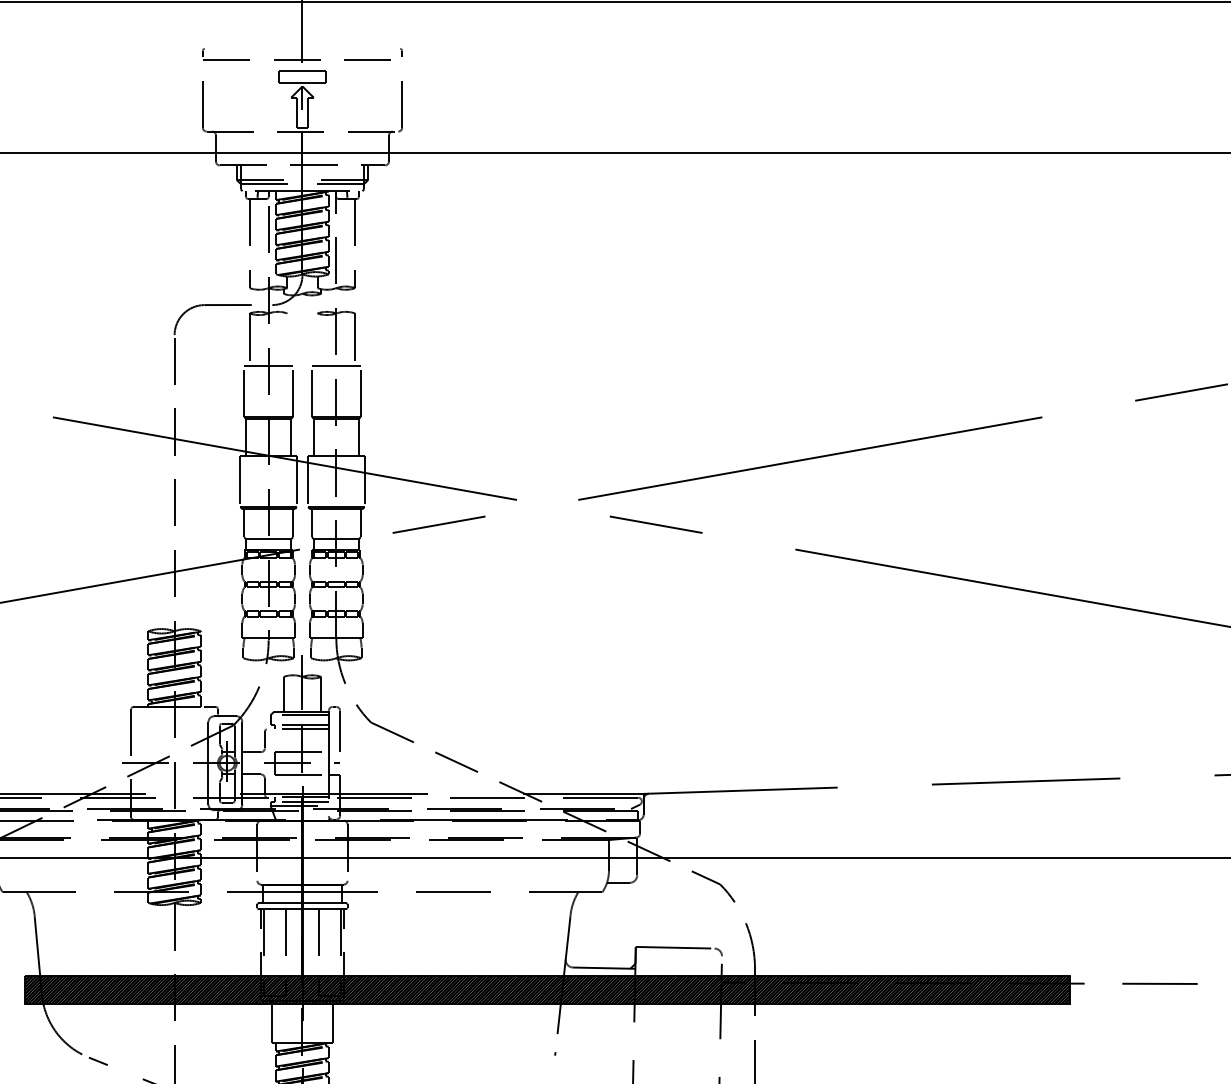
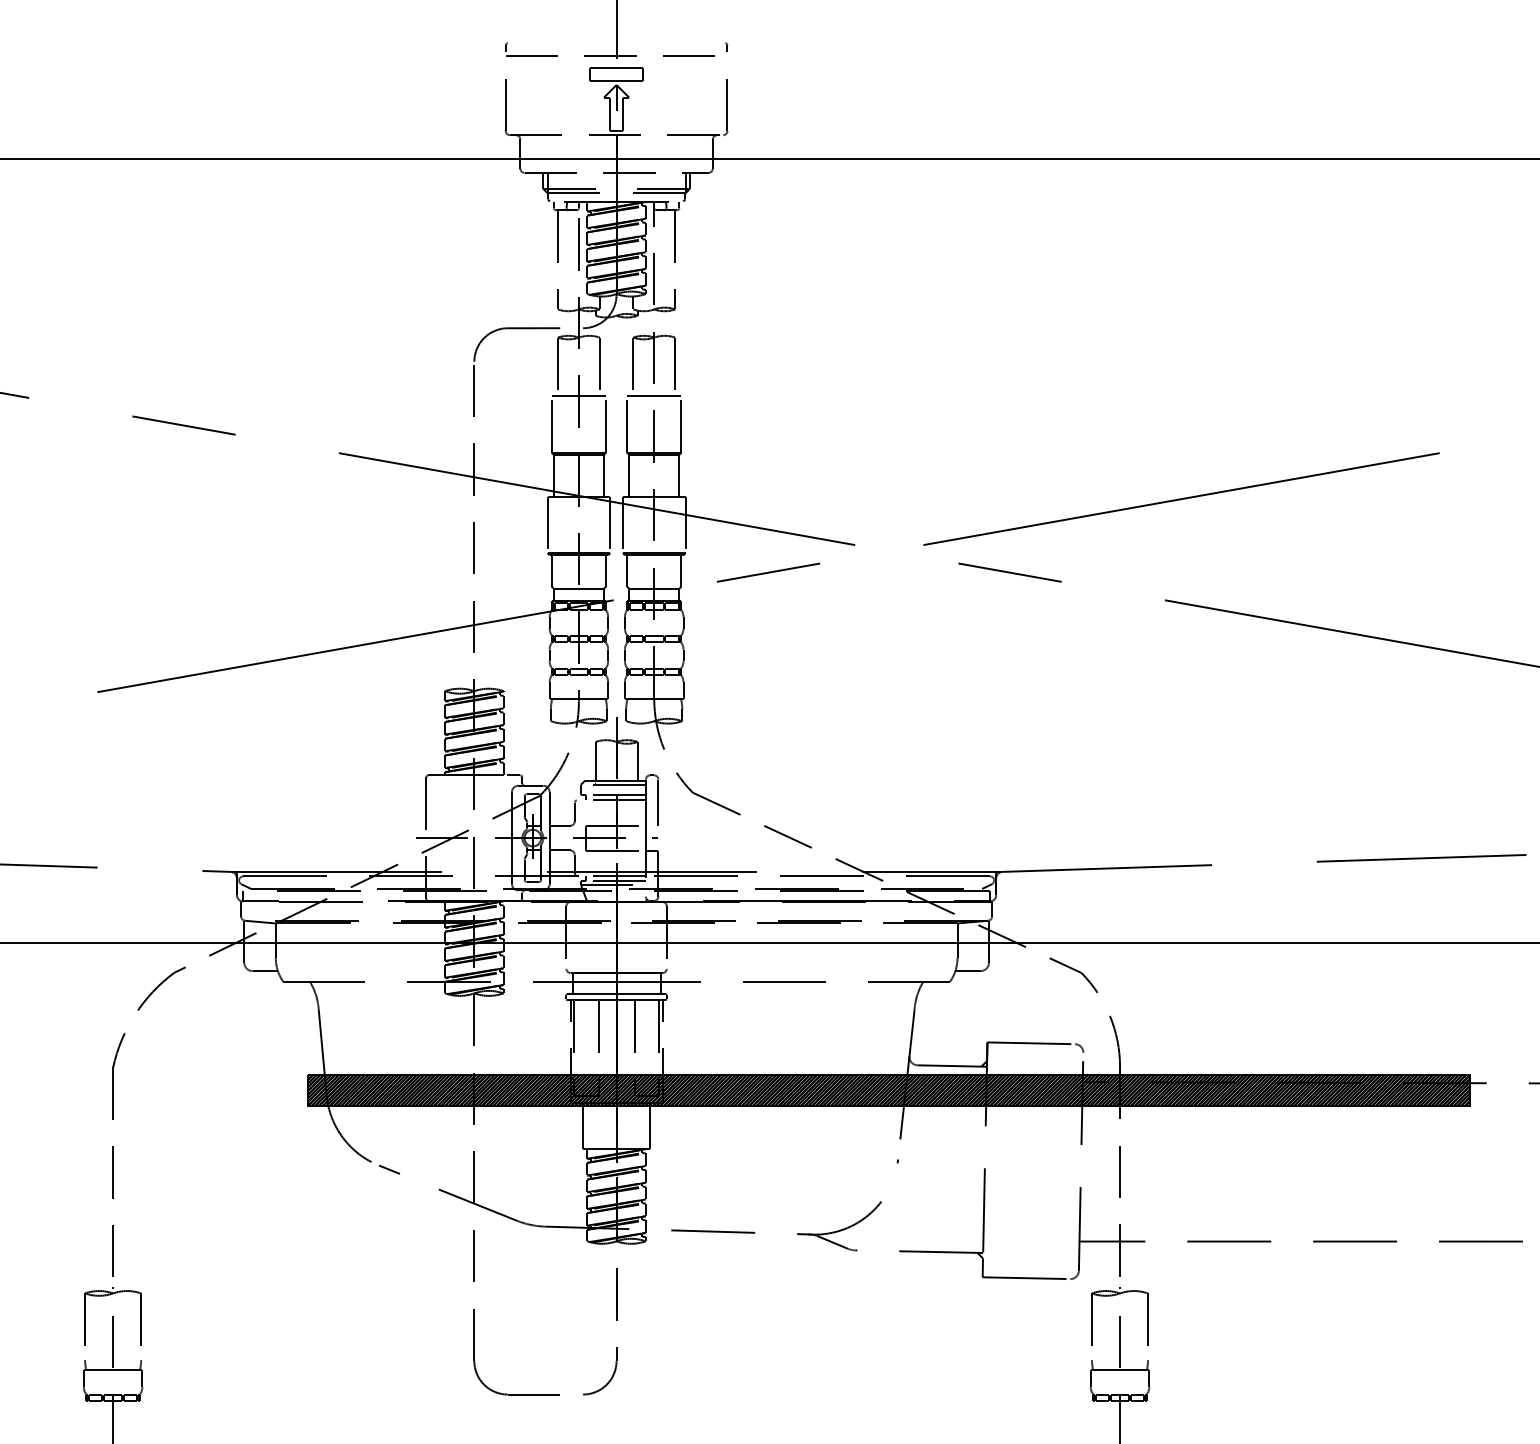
line: (287, 339) -> (599, 366), added
line: (317, 339) -> (633, 366), added

